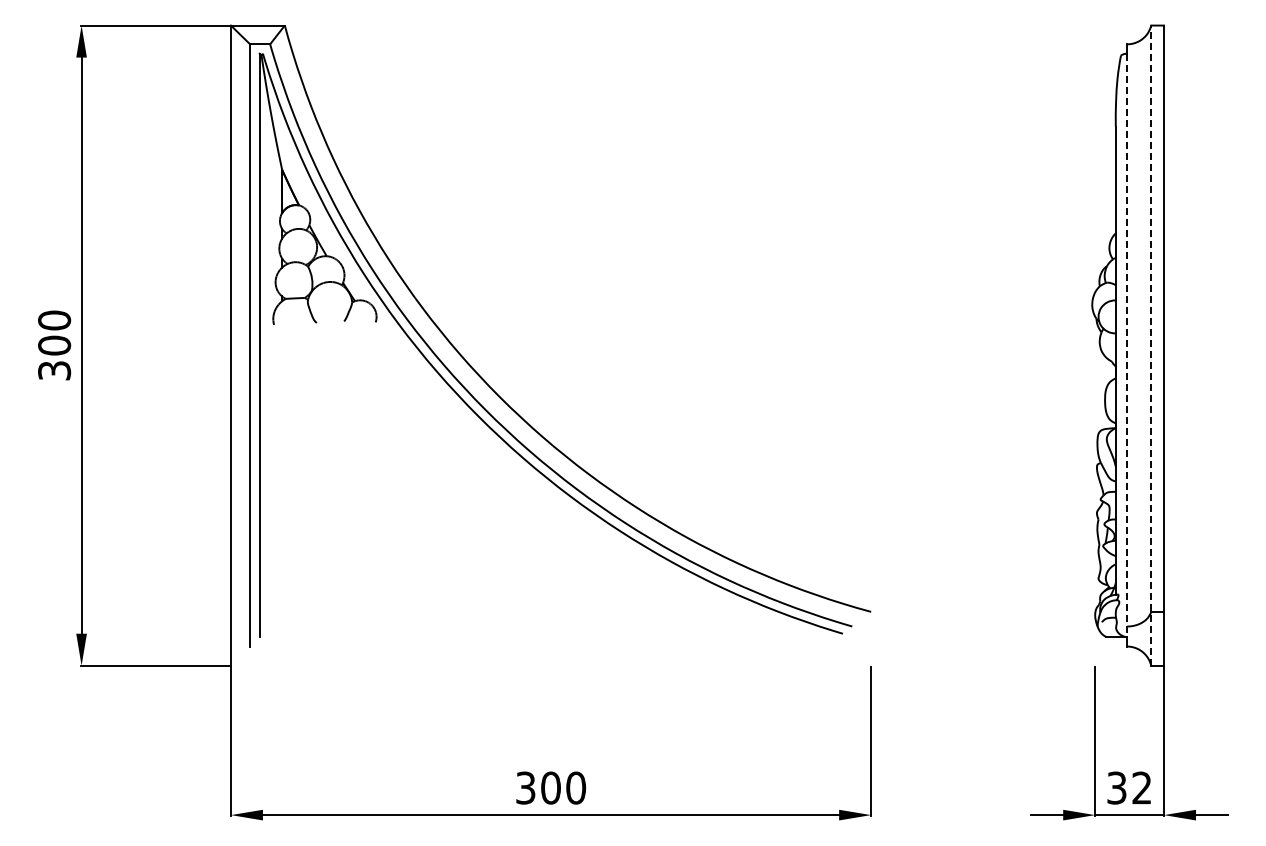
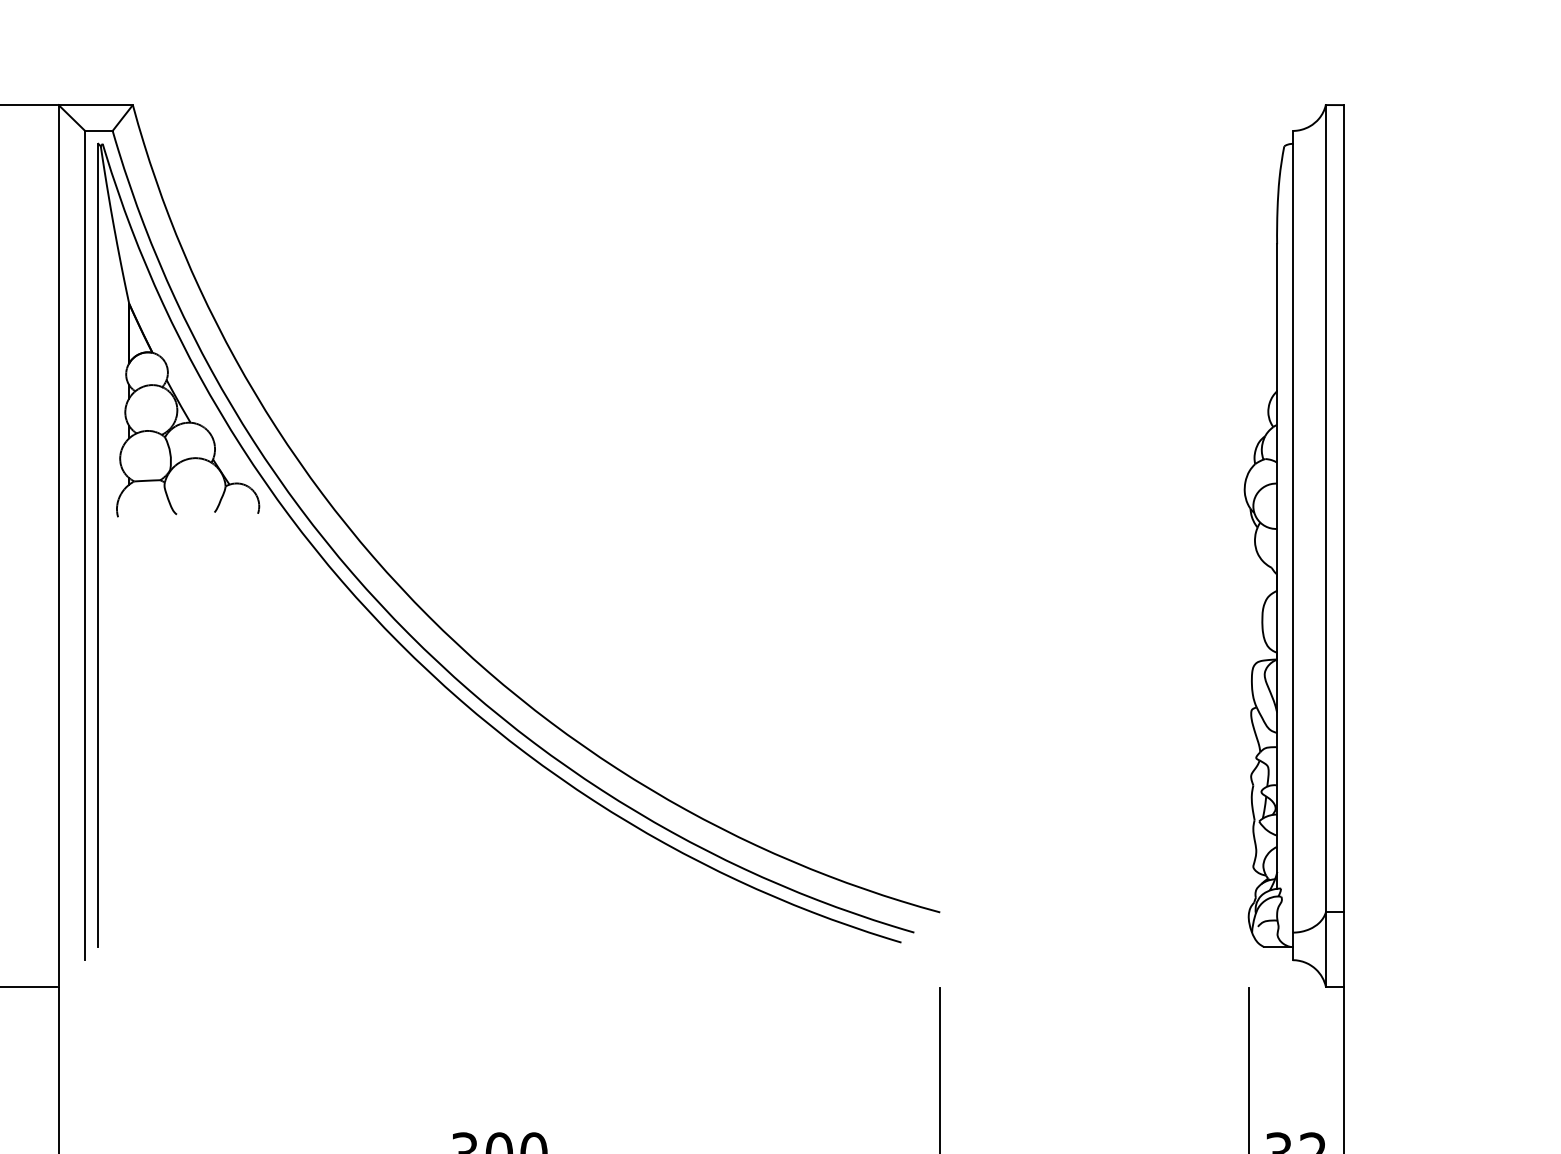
line: (1127, 345) -> (1293, 545), dashed -> solid
line: (1151, 345) -> (1326, 545), dashed -> solid

